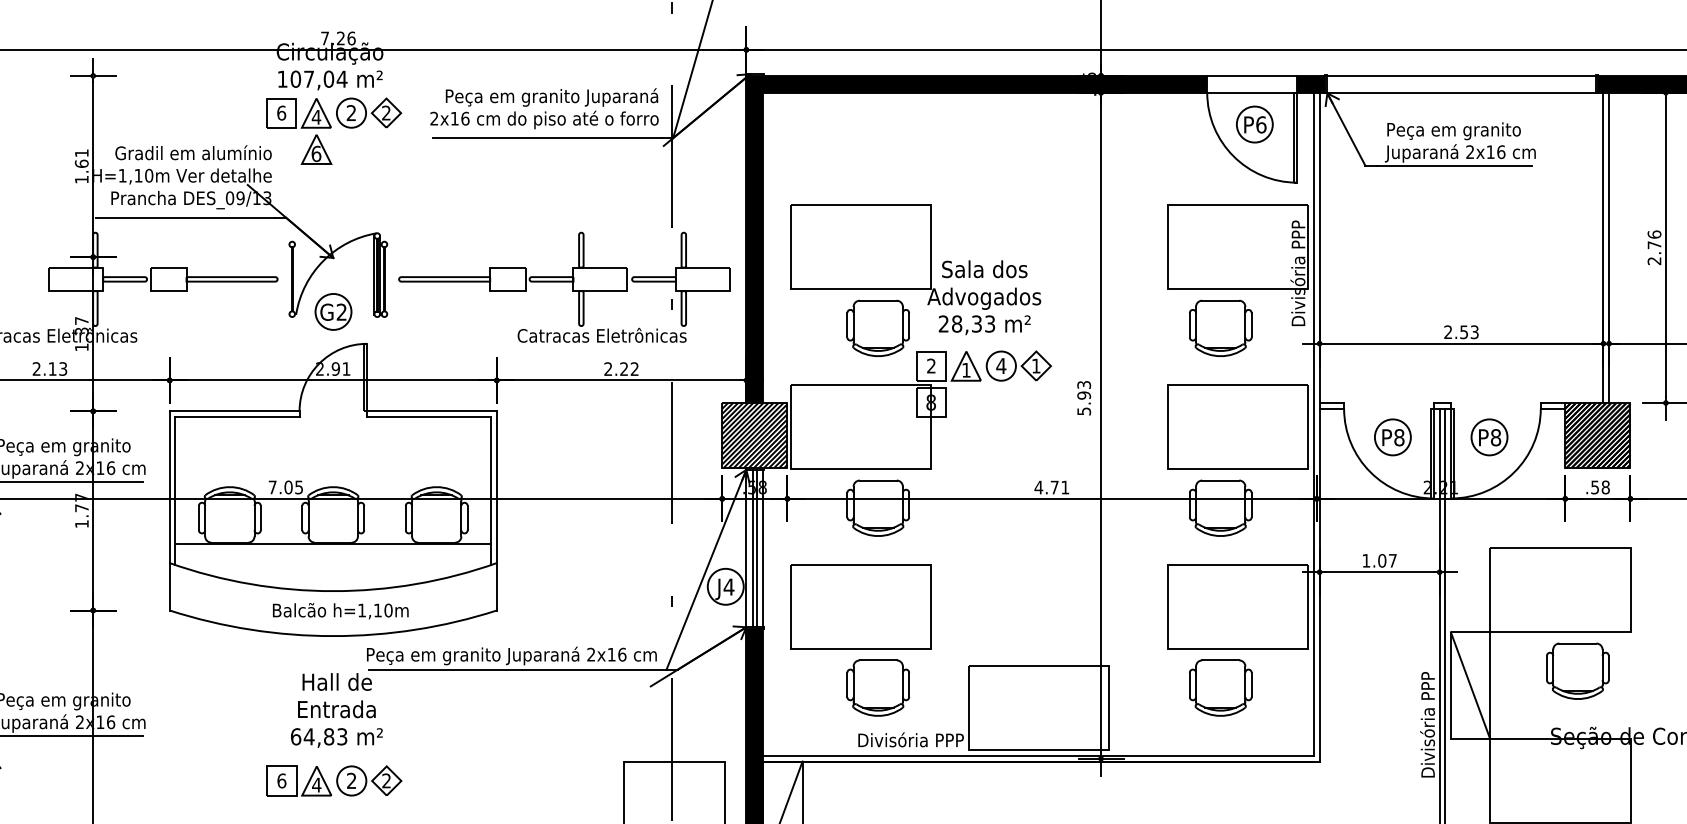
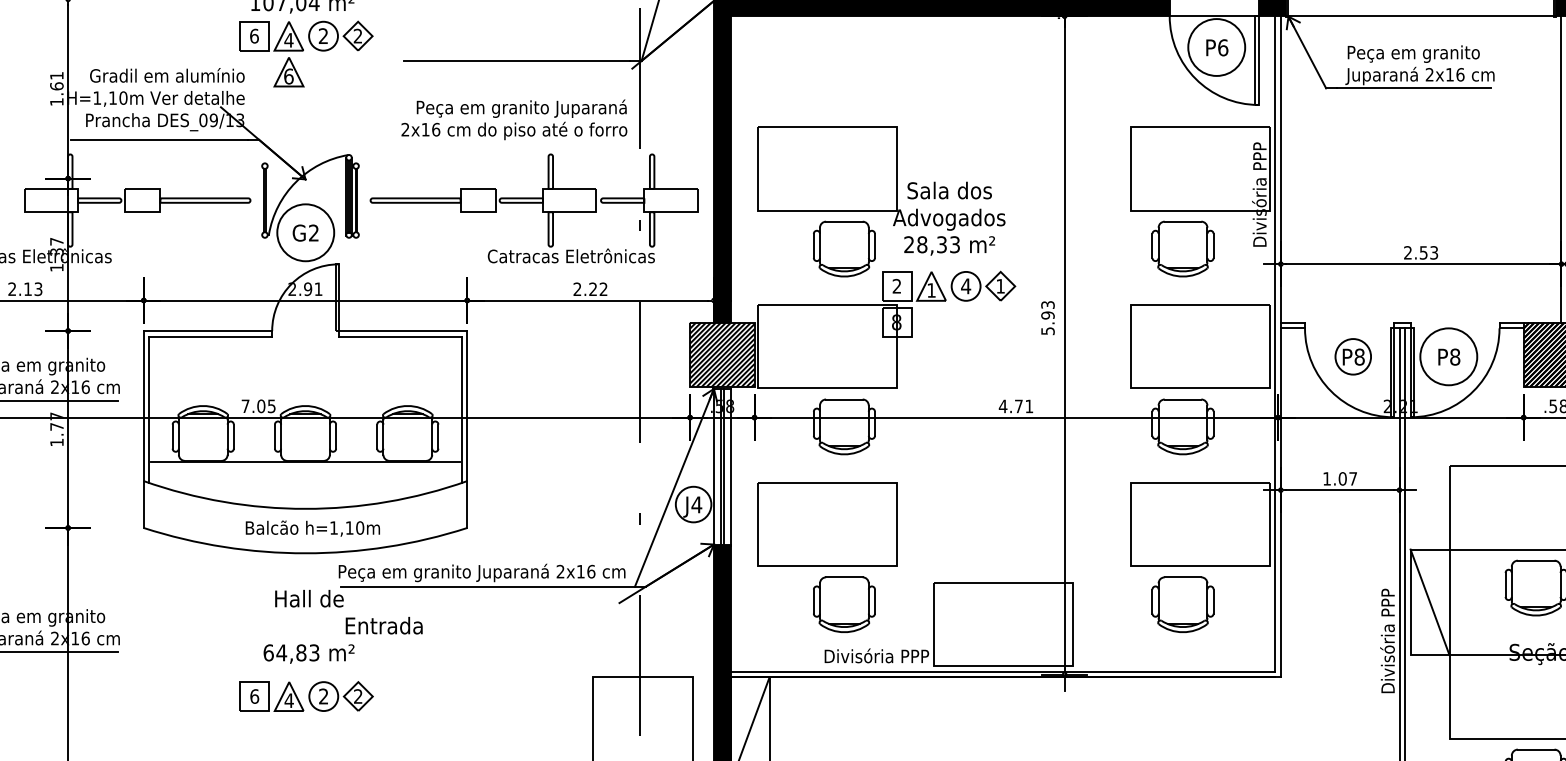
text: (544, 108) -> (514, 119), moved
circle: (1254, 124) -> (1216, 47), size x1.6
circle: (333, 311) -> (305, 232), size x1.6
circle: (1489, 437) -> (1448, 356), size x1.6
text: (336, 709) -> (383, 625), moved

